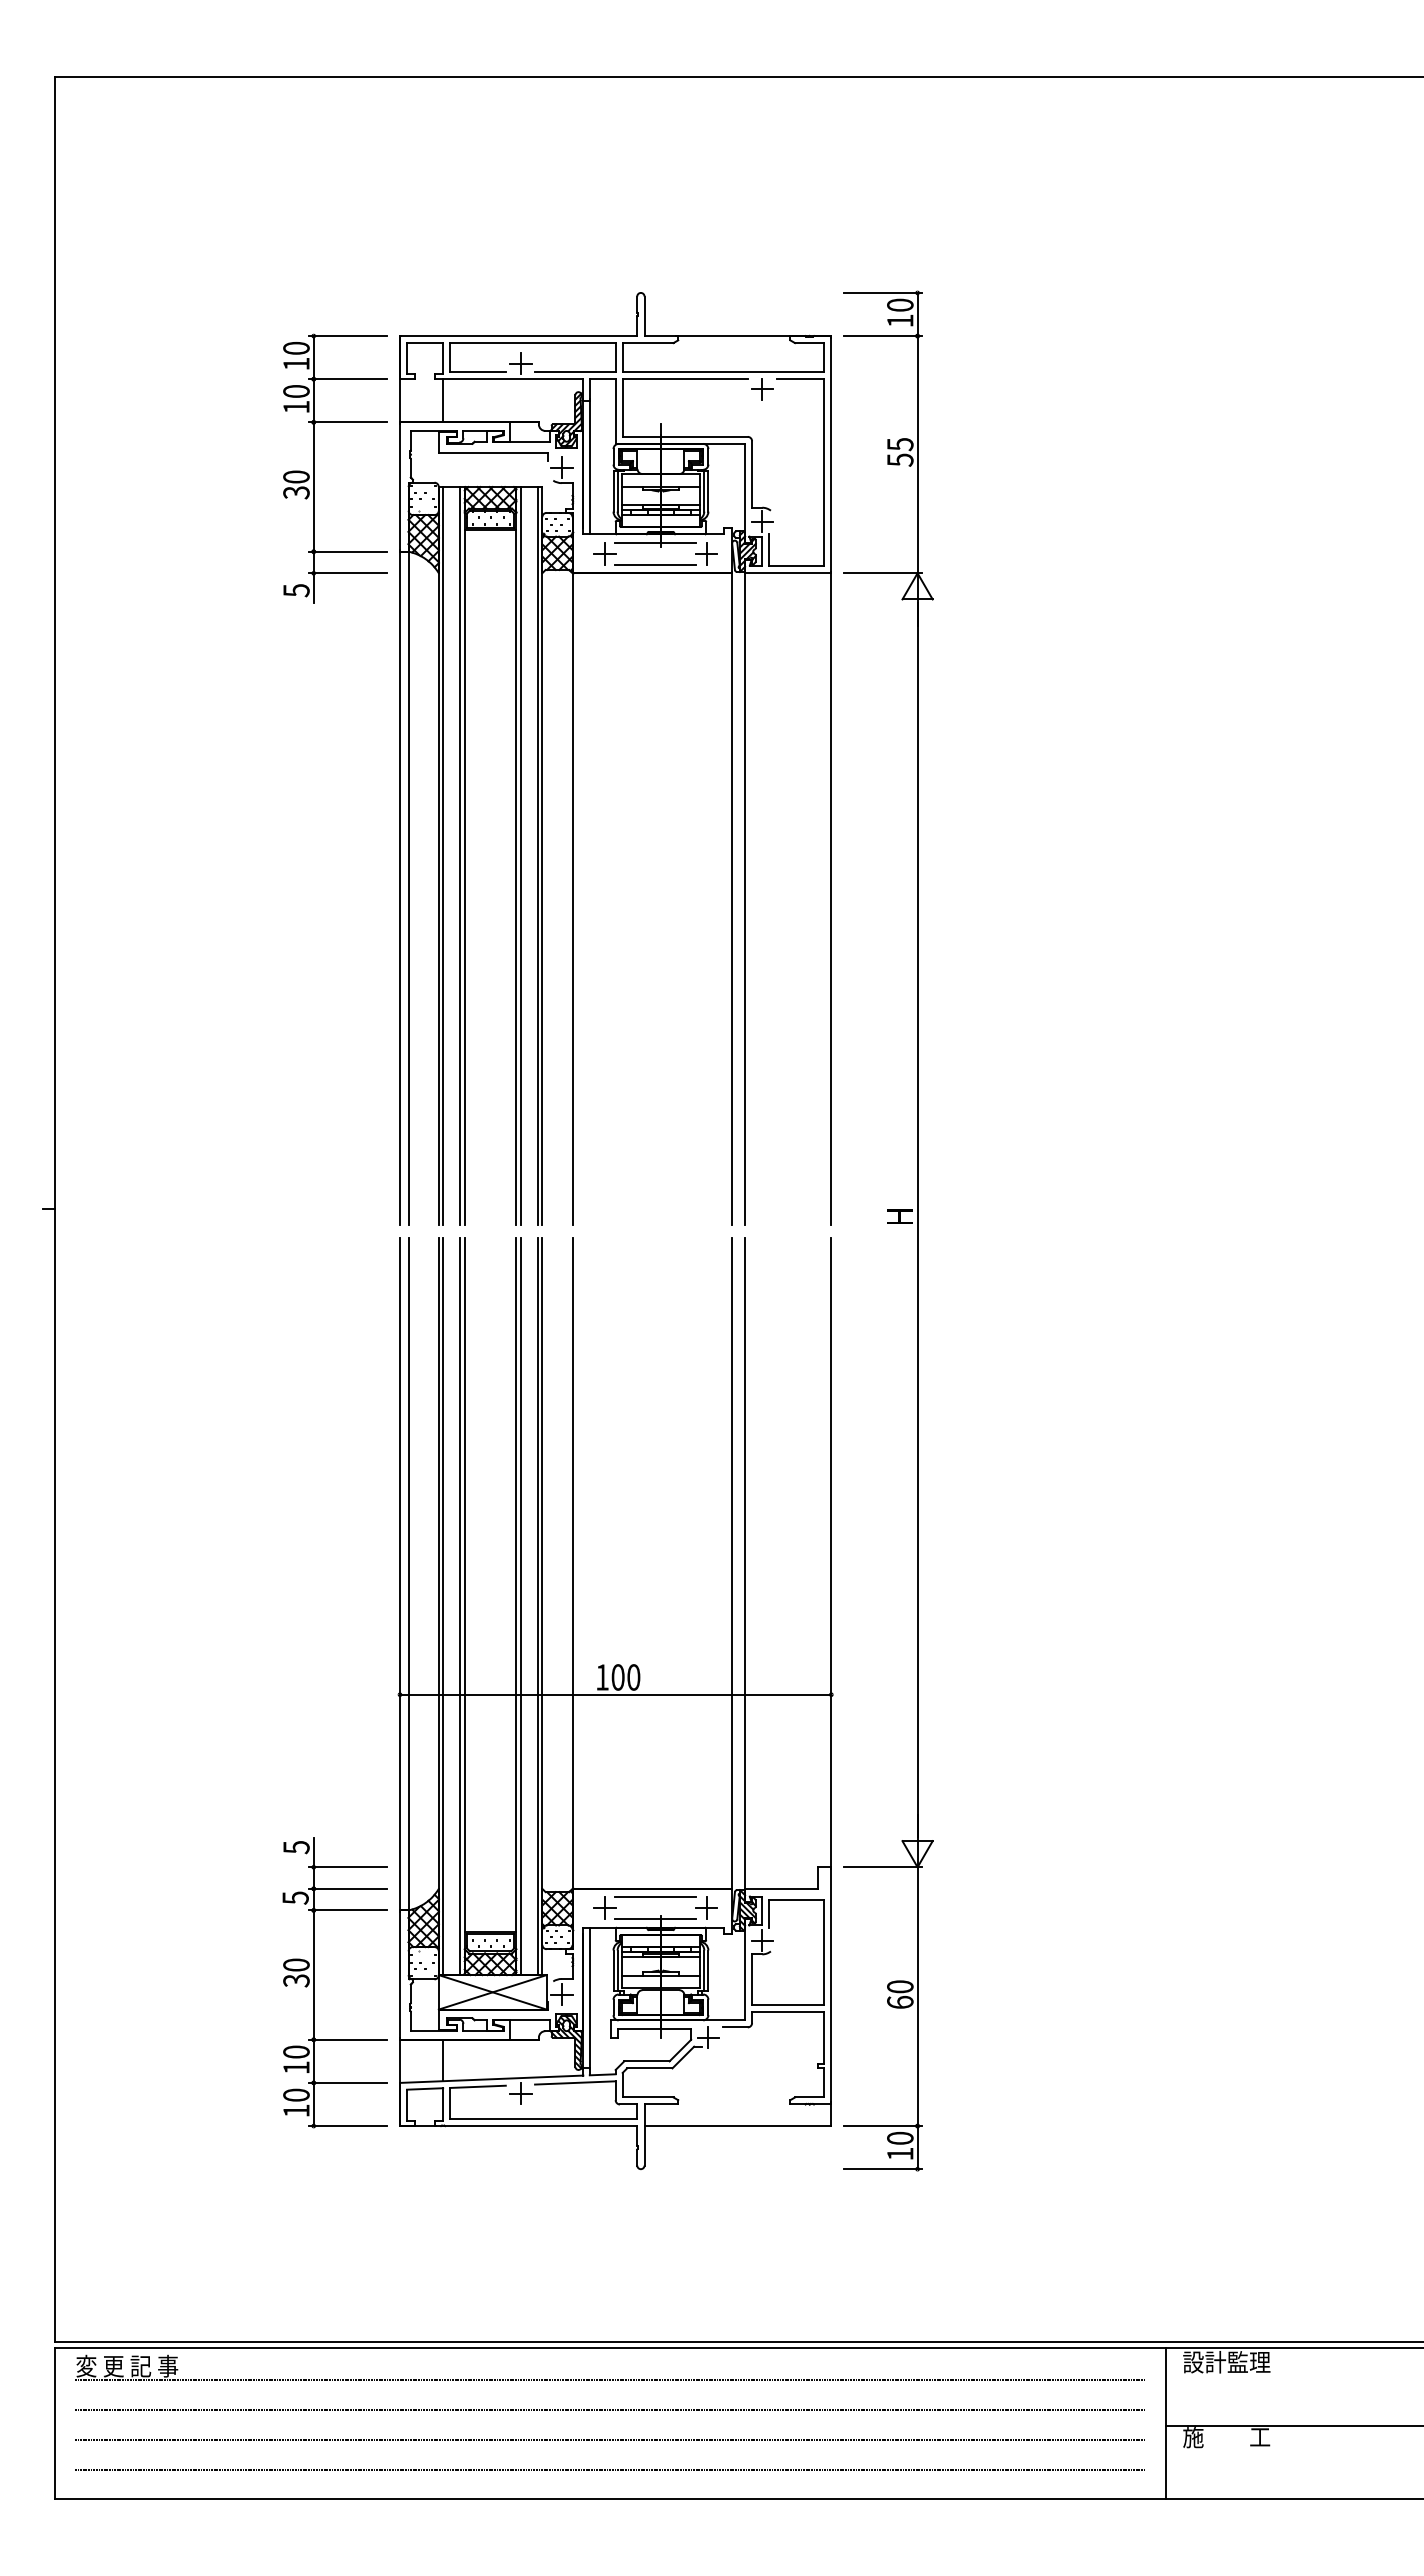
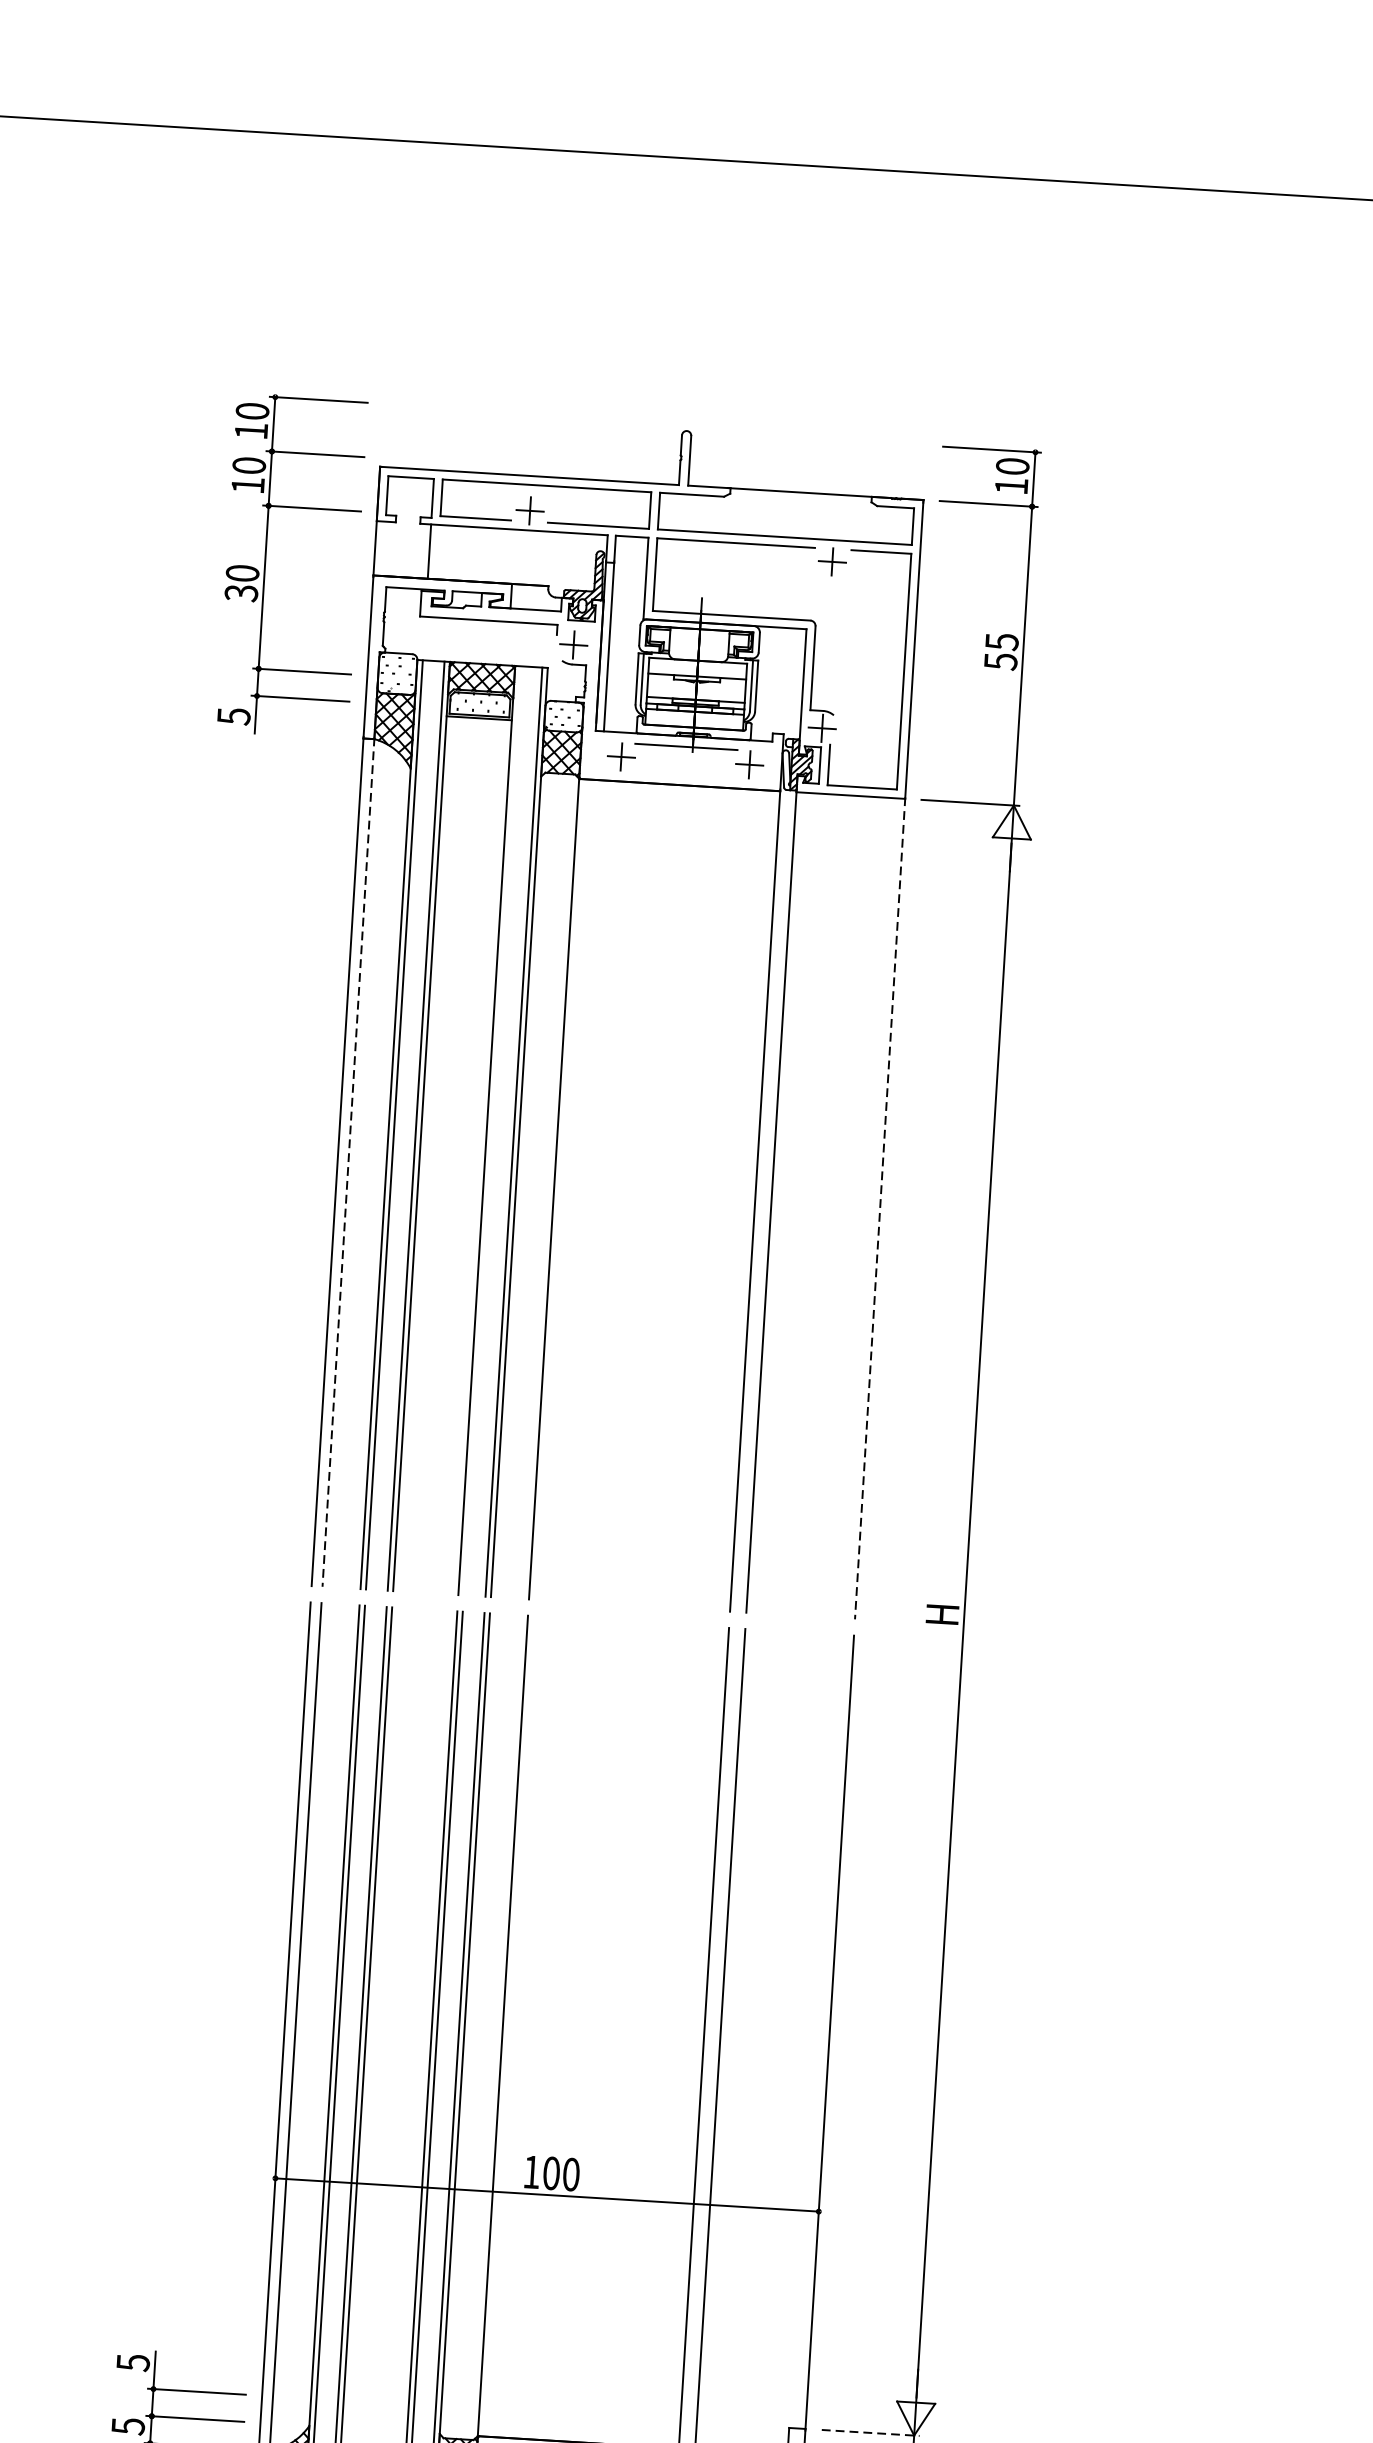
part: (314, 468) -> (266, 564), moved
line: (655, 564) -> (684, 774), removed
line: (520, 855) -> (491, 1130), removed
line: (408, 888) -> (348, 1163), solid -> dashed
line: (831, 898) -> (880, 1208), solid -> dashed
line: (883, 1867) -> (871, 2433), solid -> dashed

